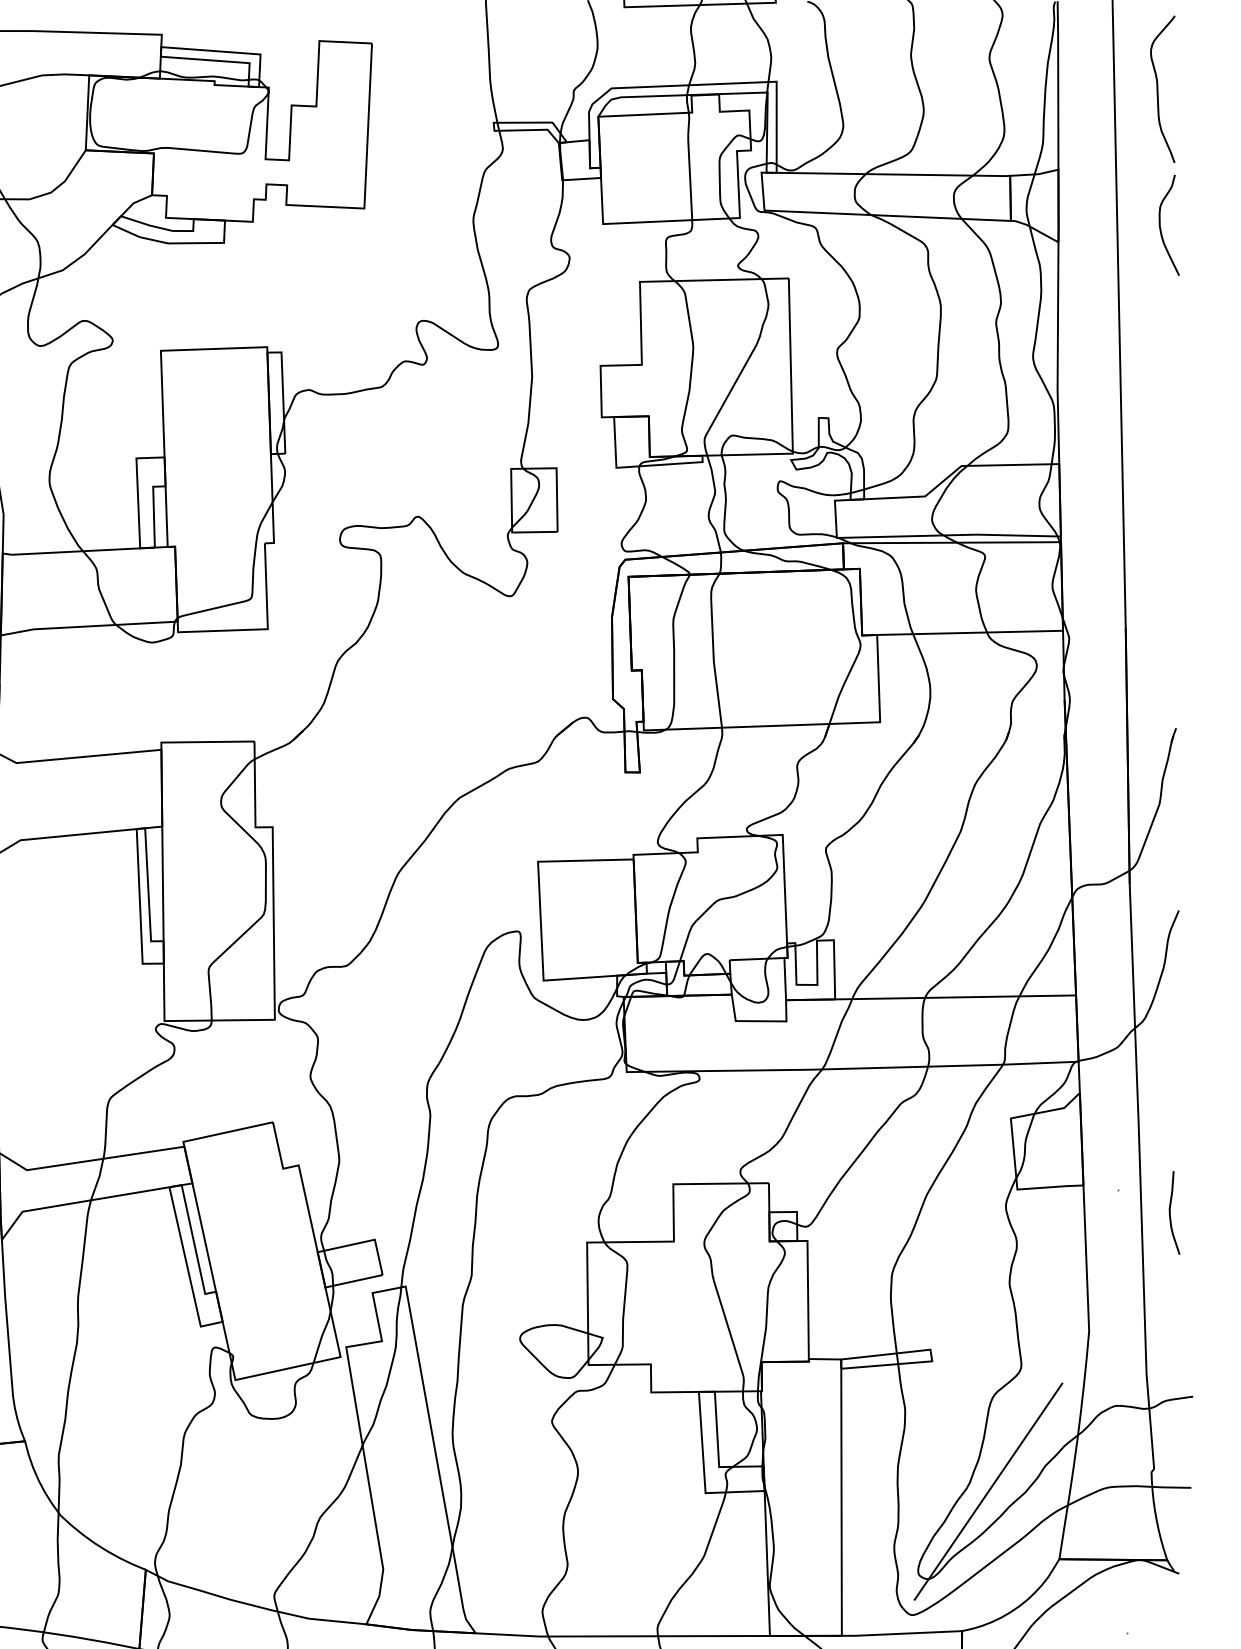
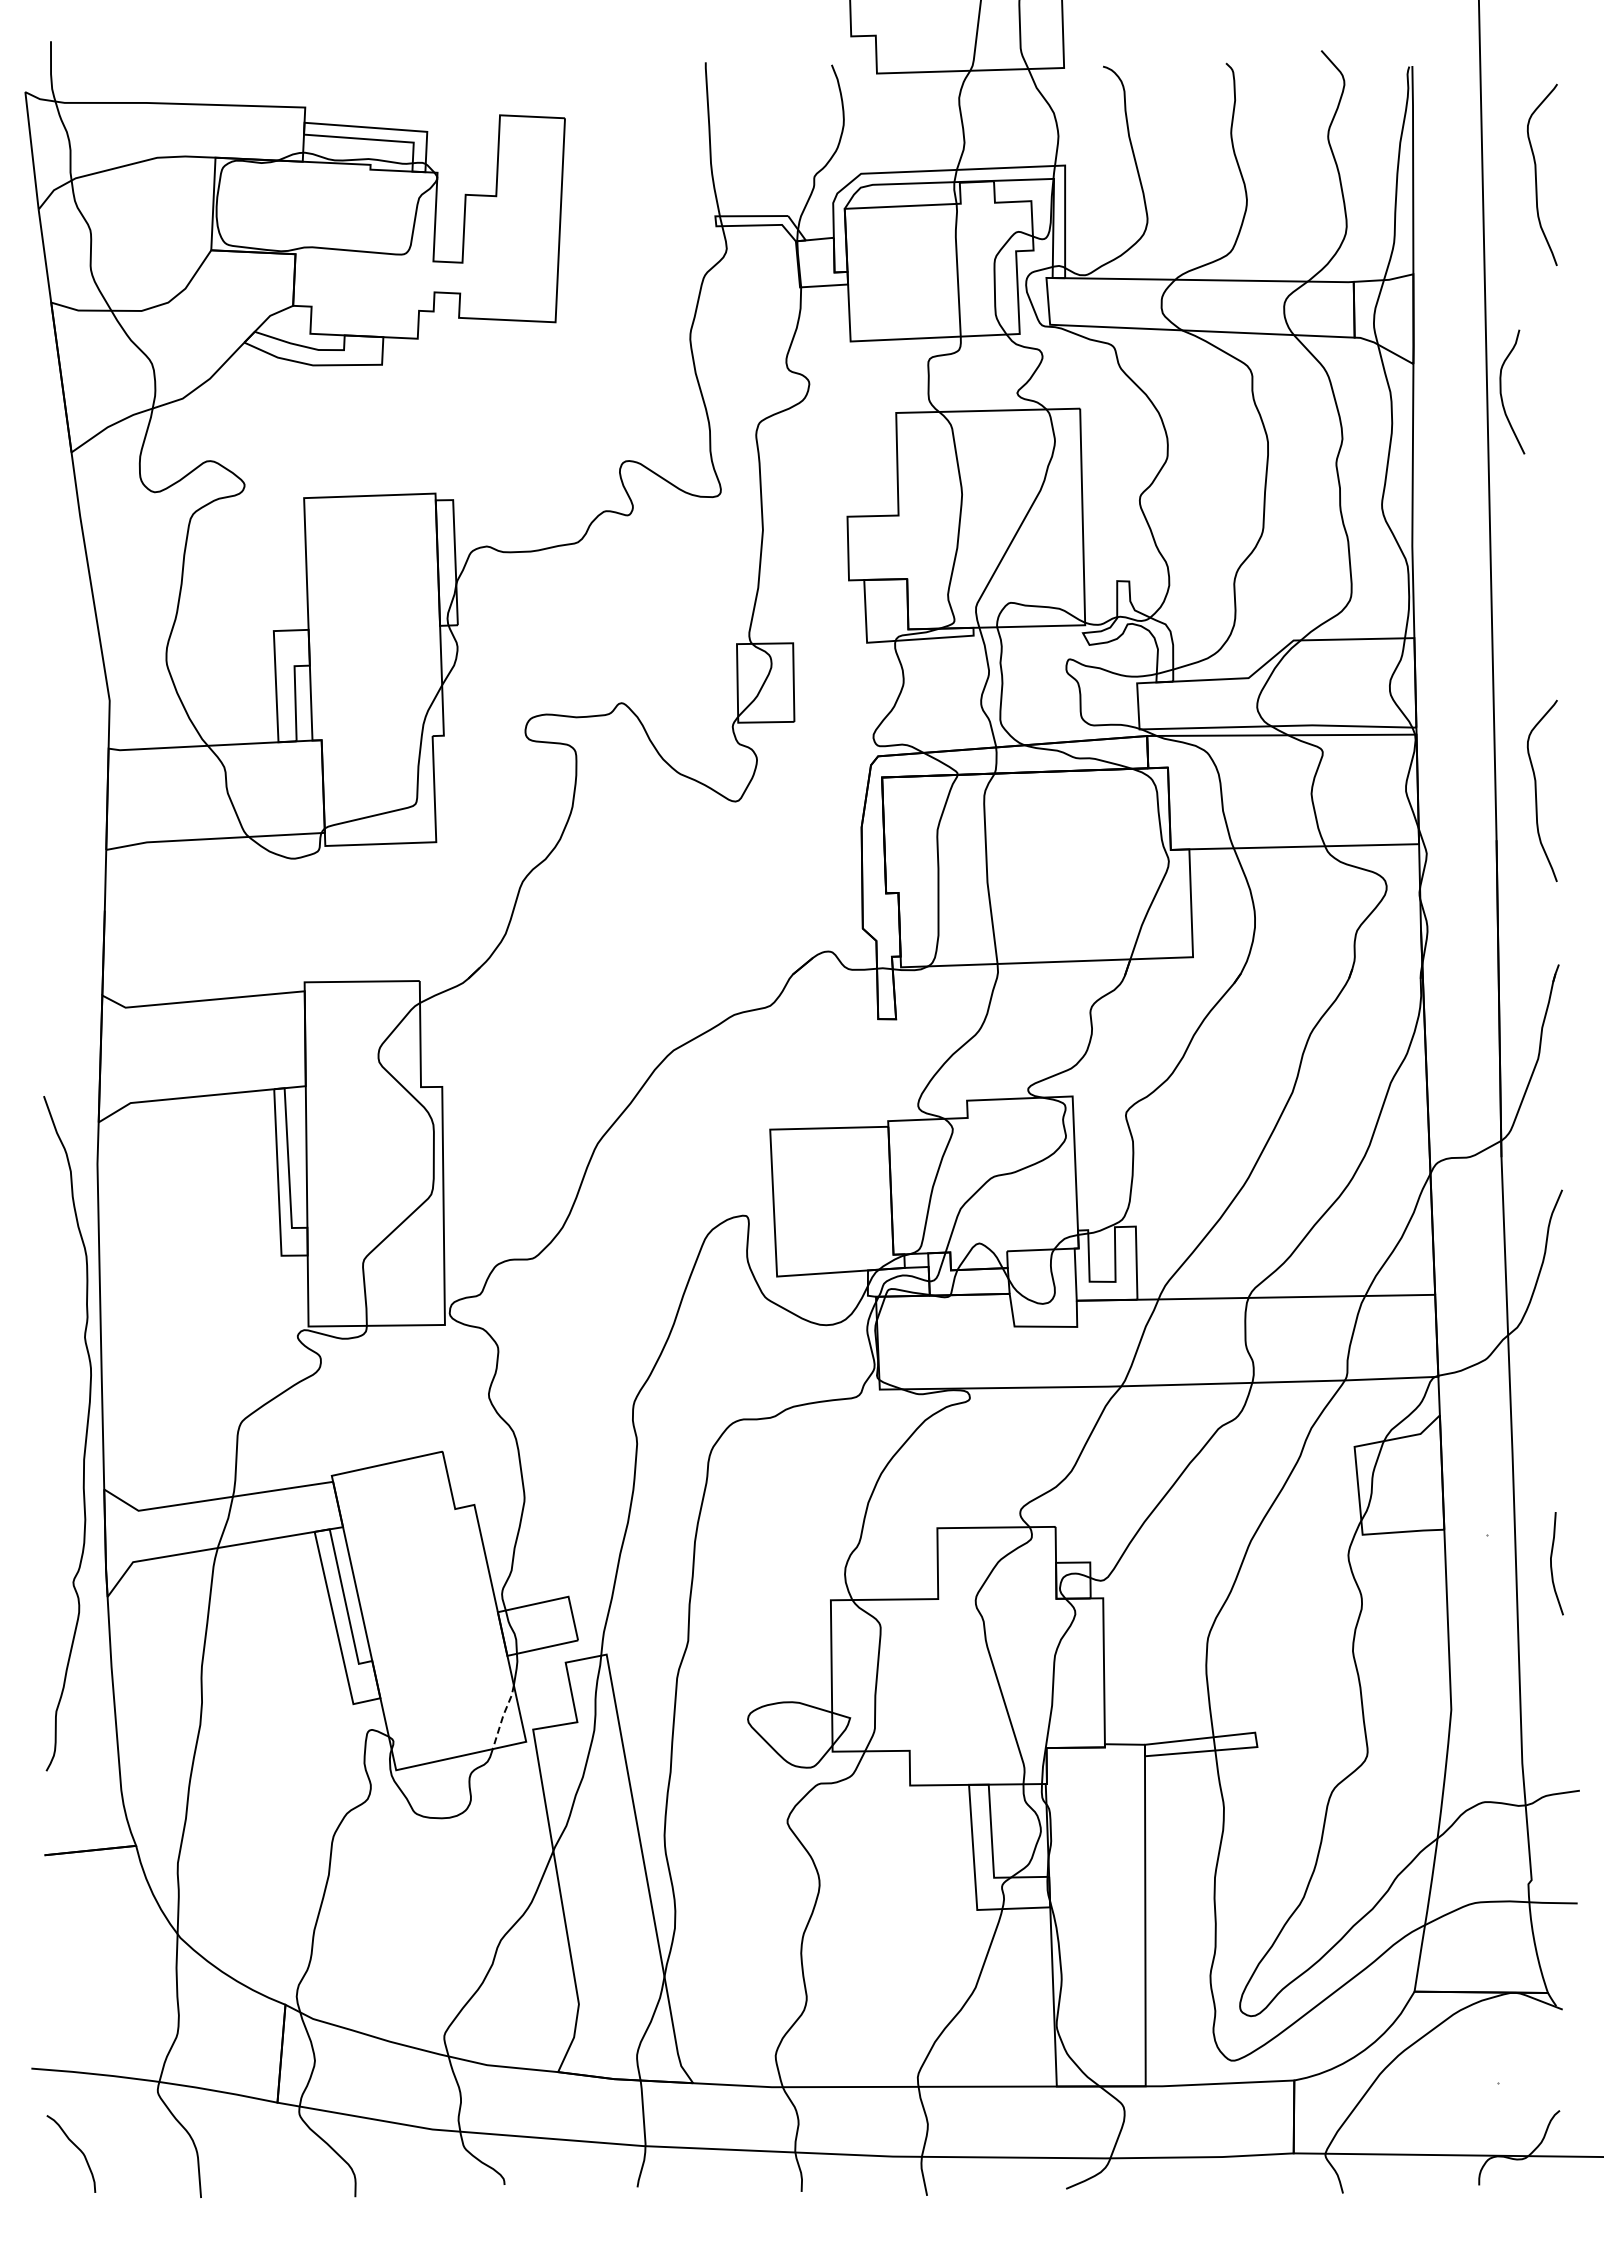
curve: (1160, 224) -> (1501, 391), moved
curve: (1158, 587) -> (1536, 790), added
line: (322, 1336) -> (503, 1716), solid -> dashed
line: (988, 1491) -> (1326, 1907), removed

